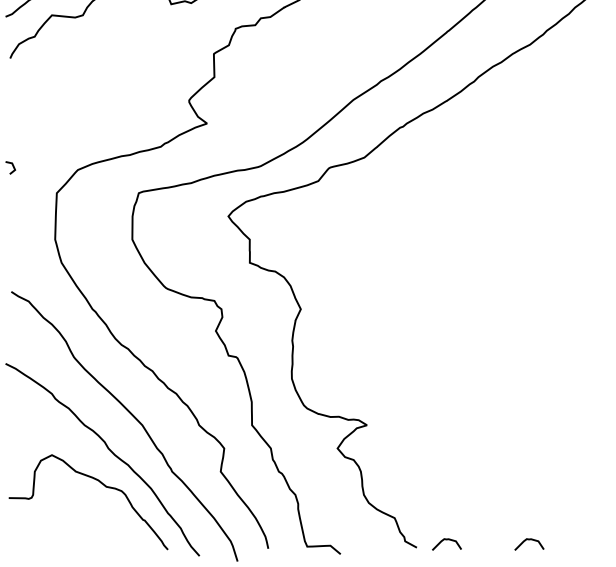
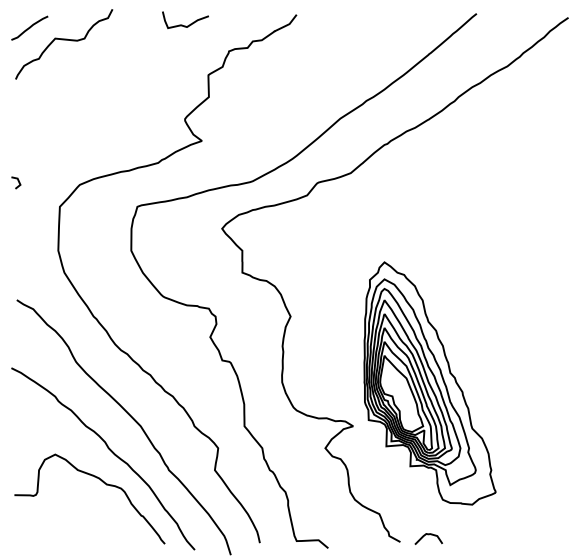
part: (447, 380) -> (429, 383), added
curve: (529, 540) -> (506, 535), removed

